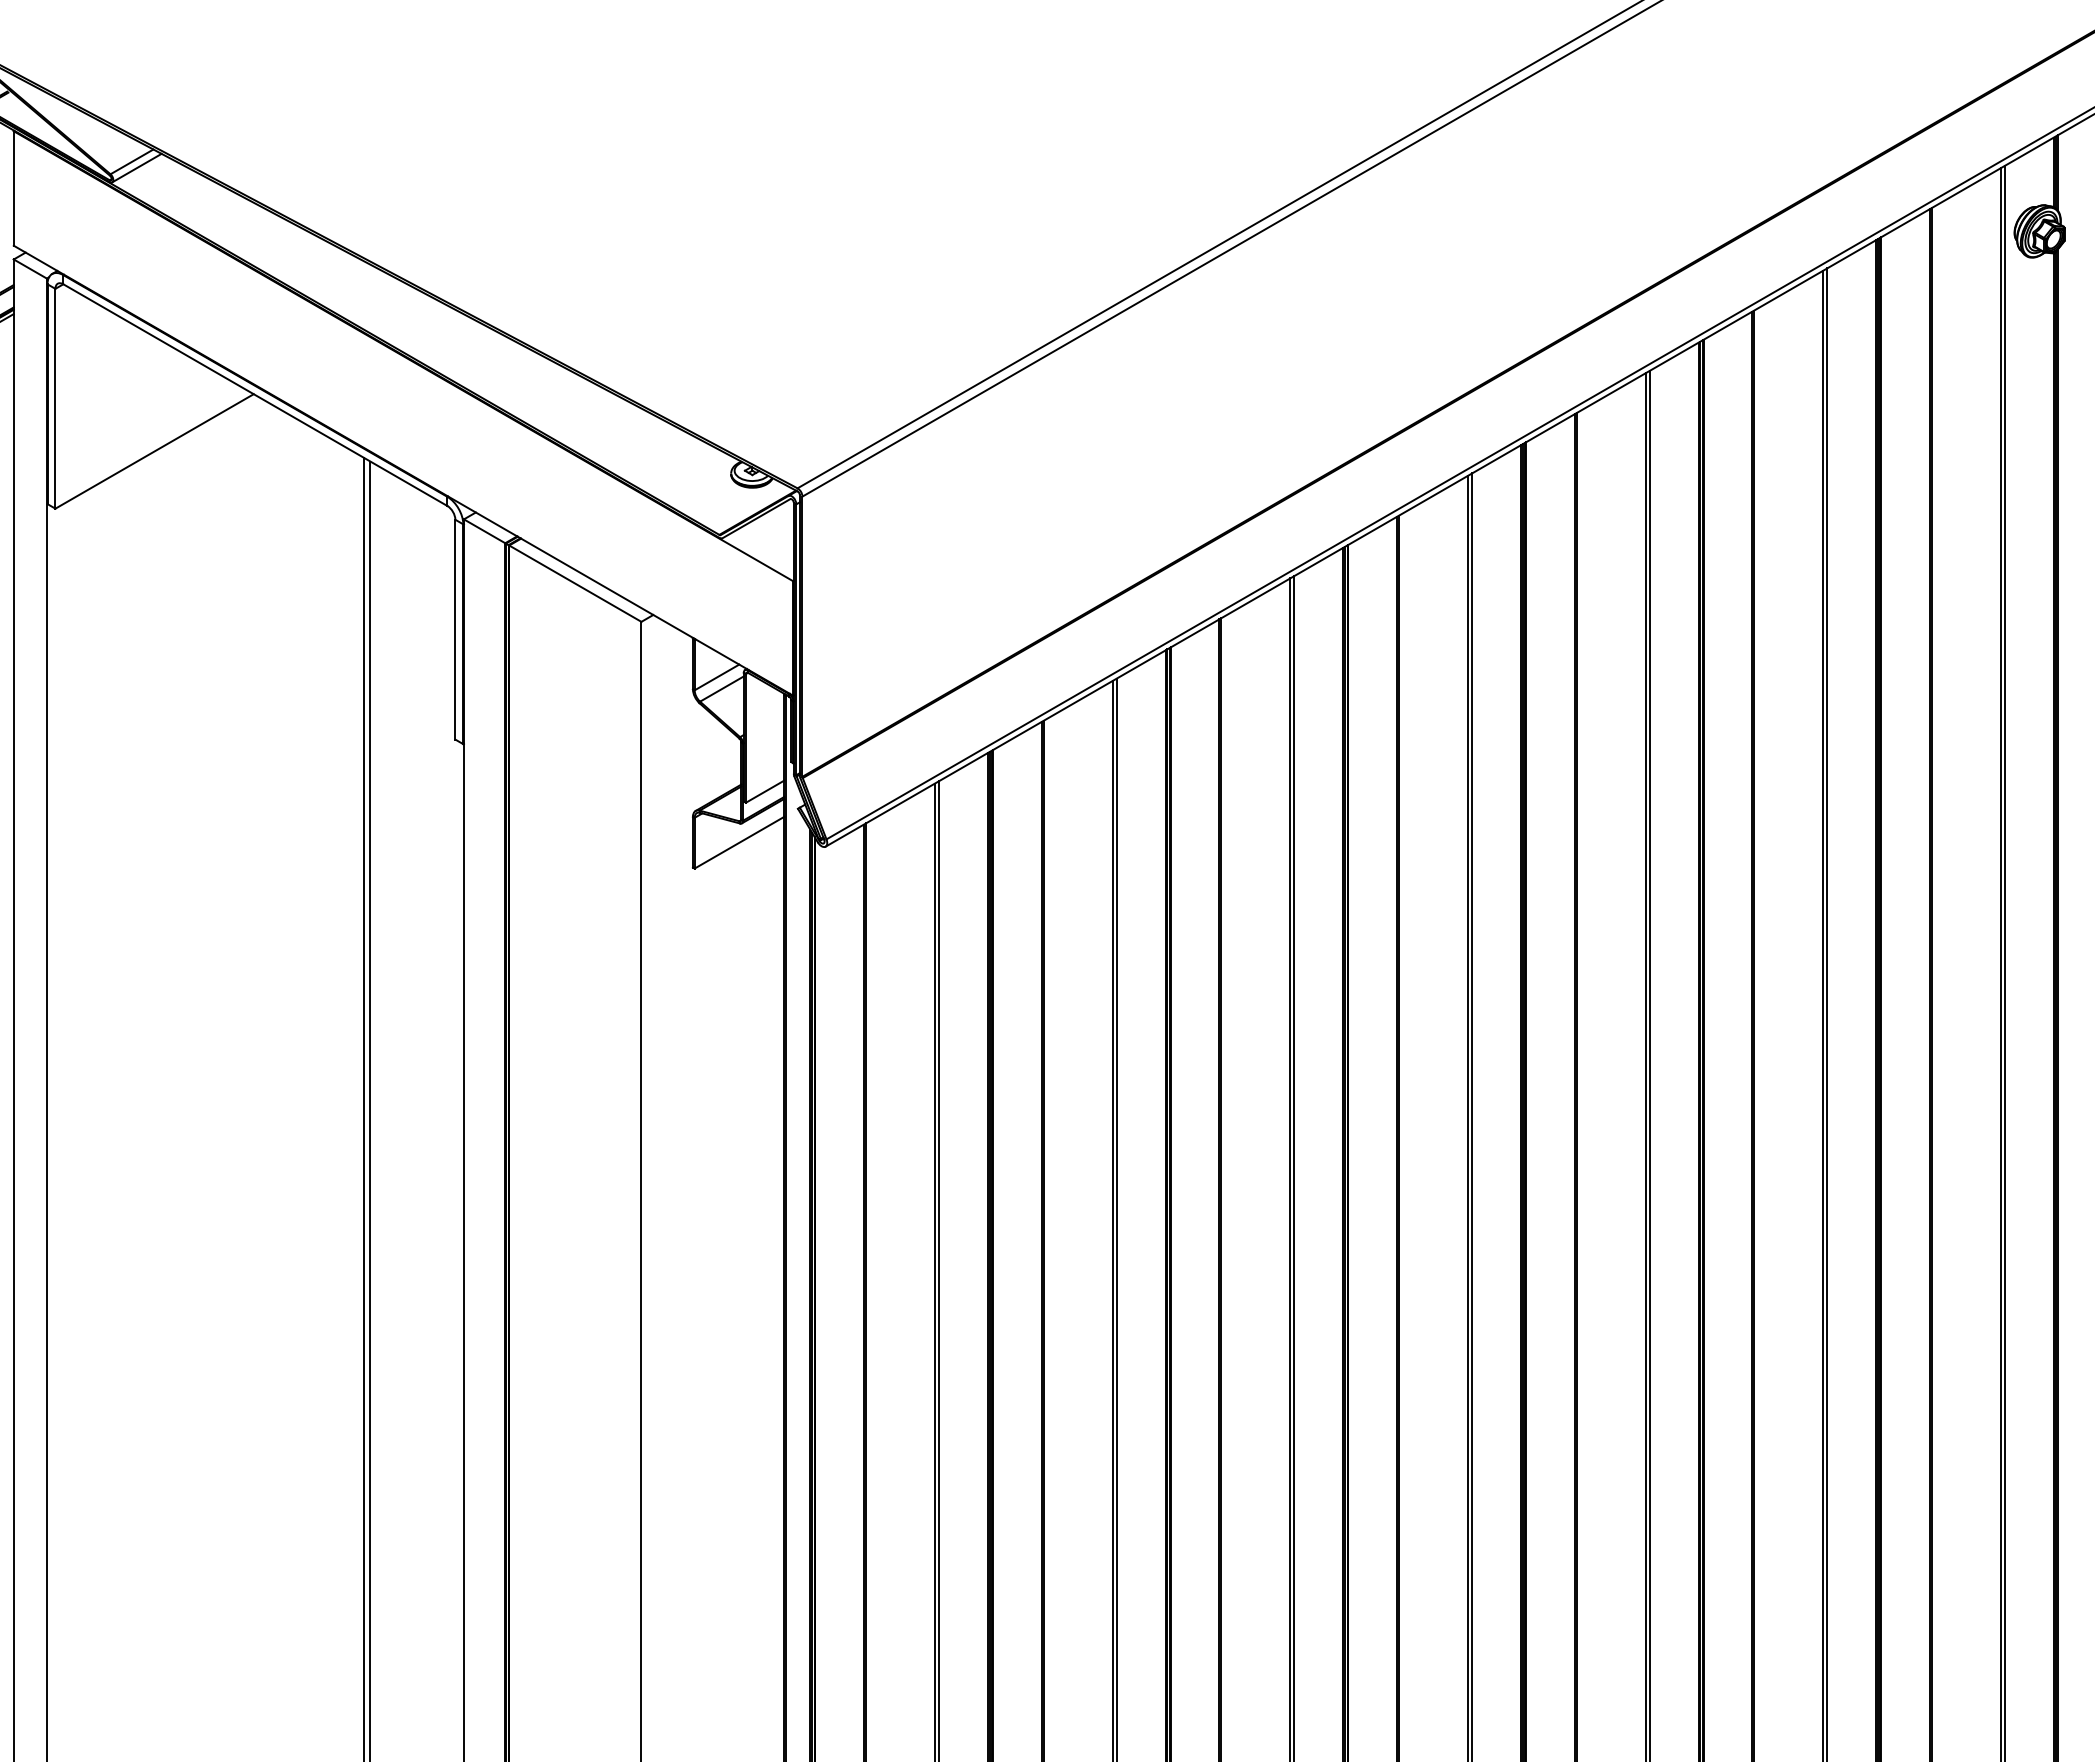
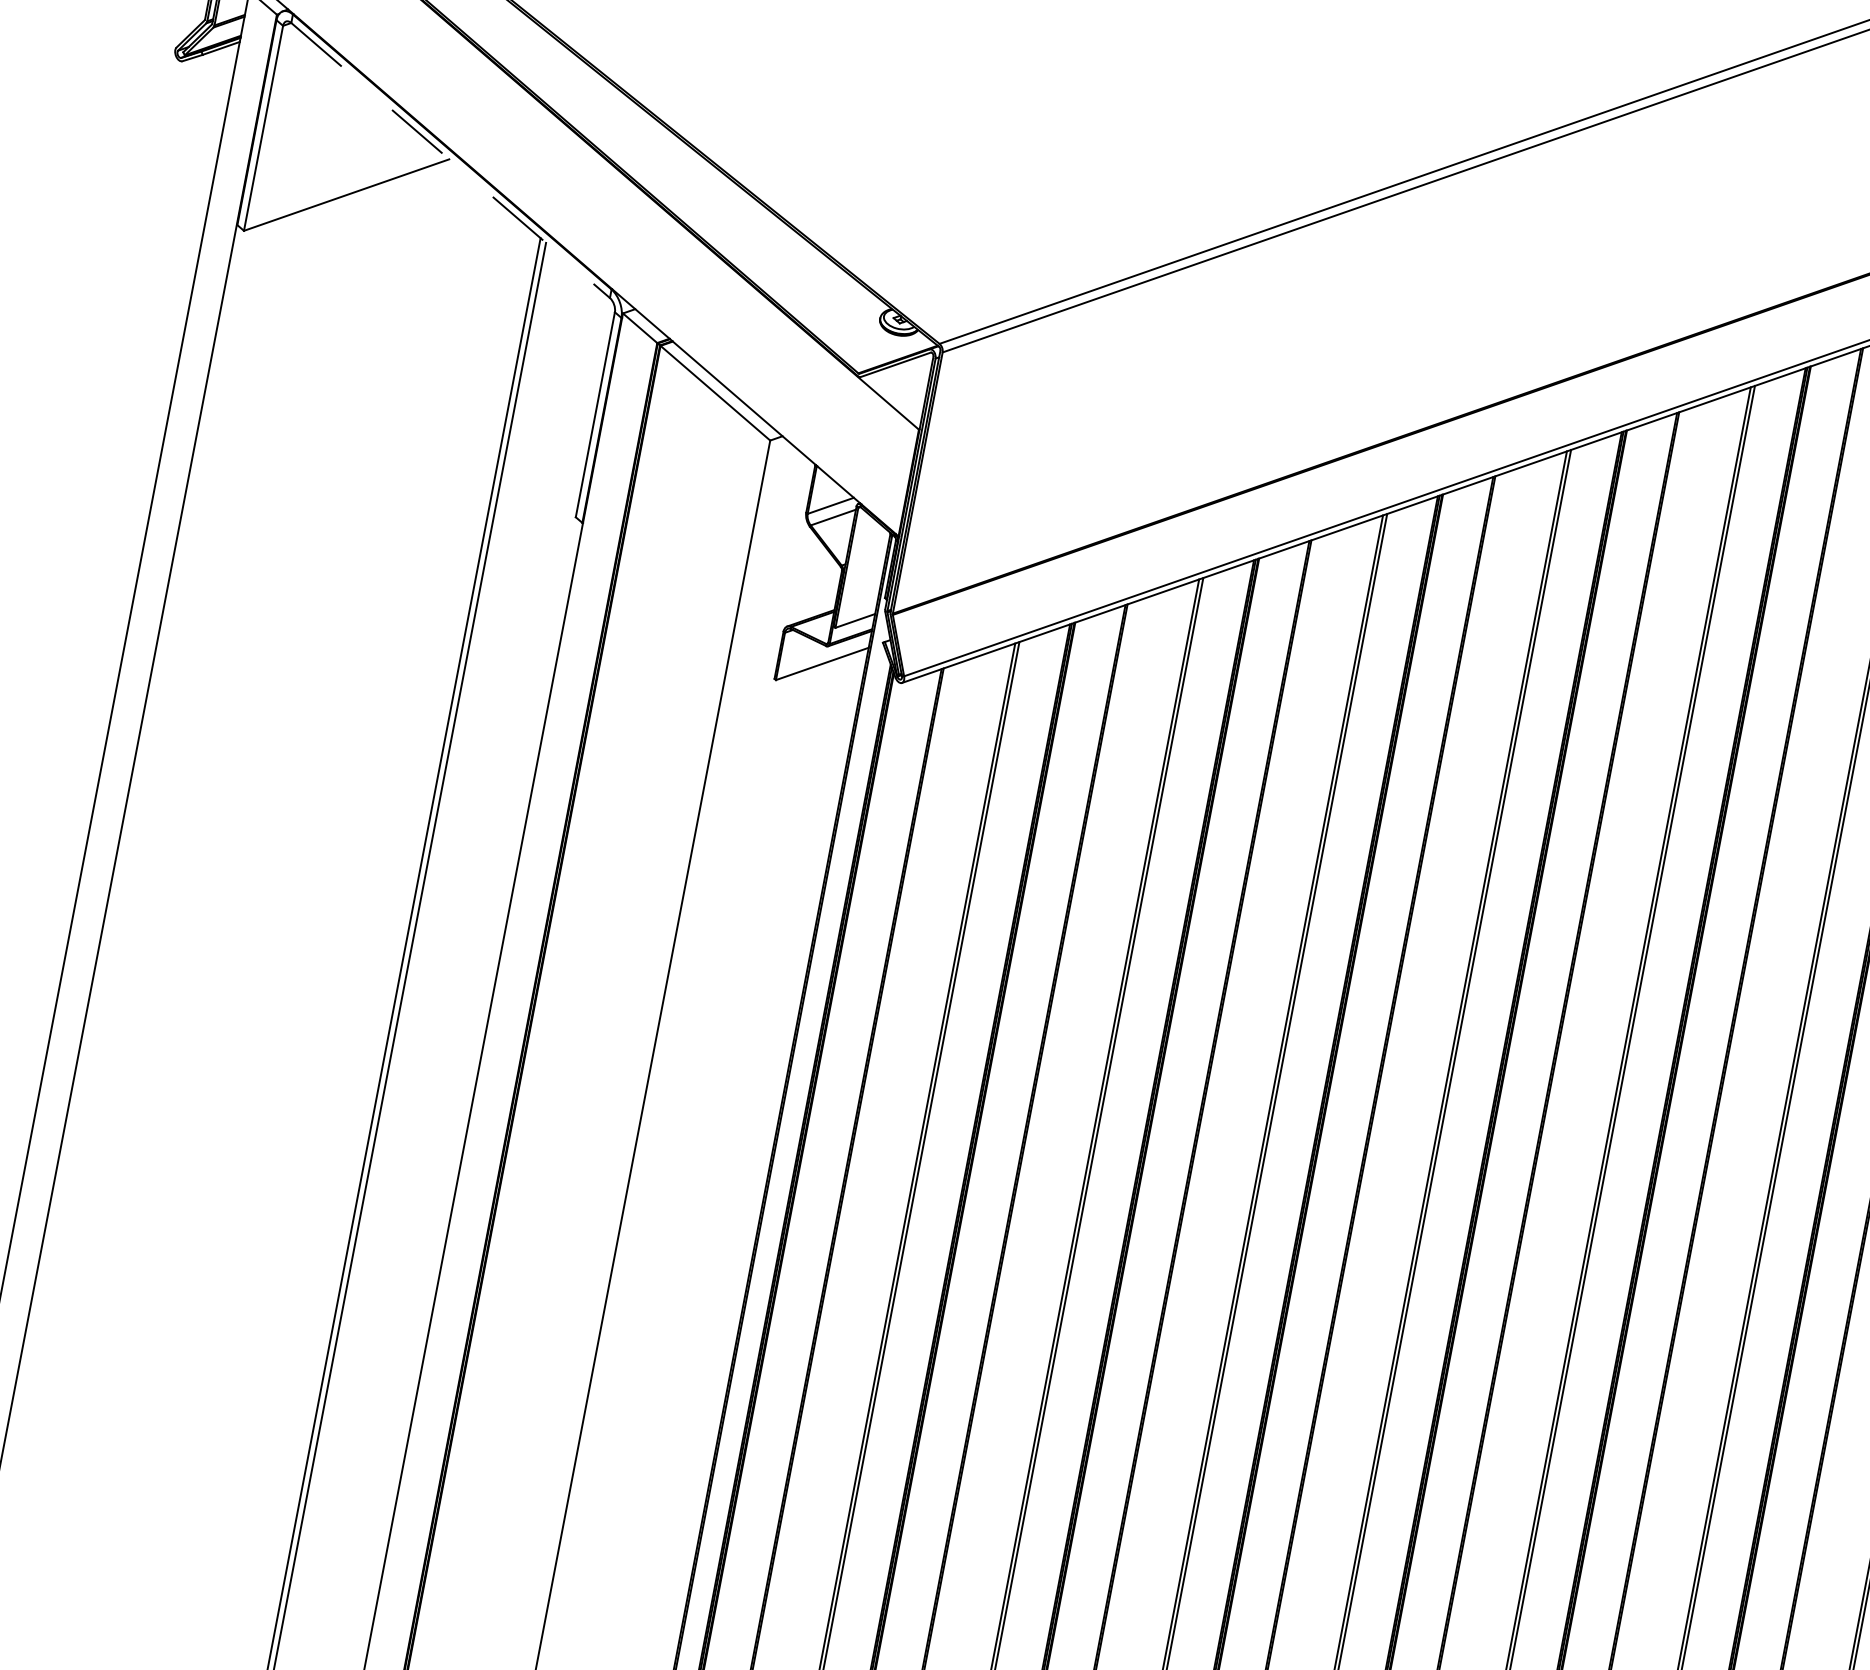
line: (255, 395) -> (450, 160), solid -> dashed

